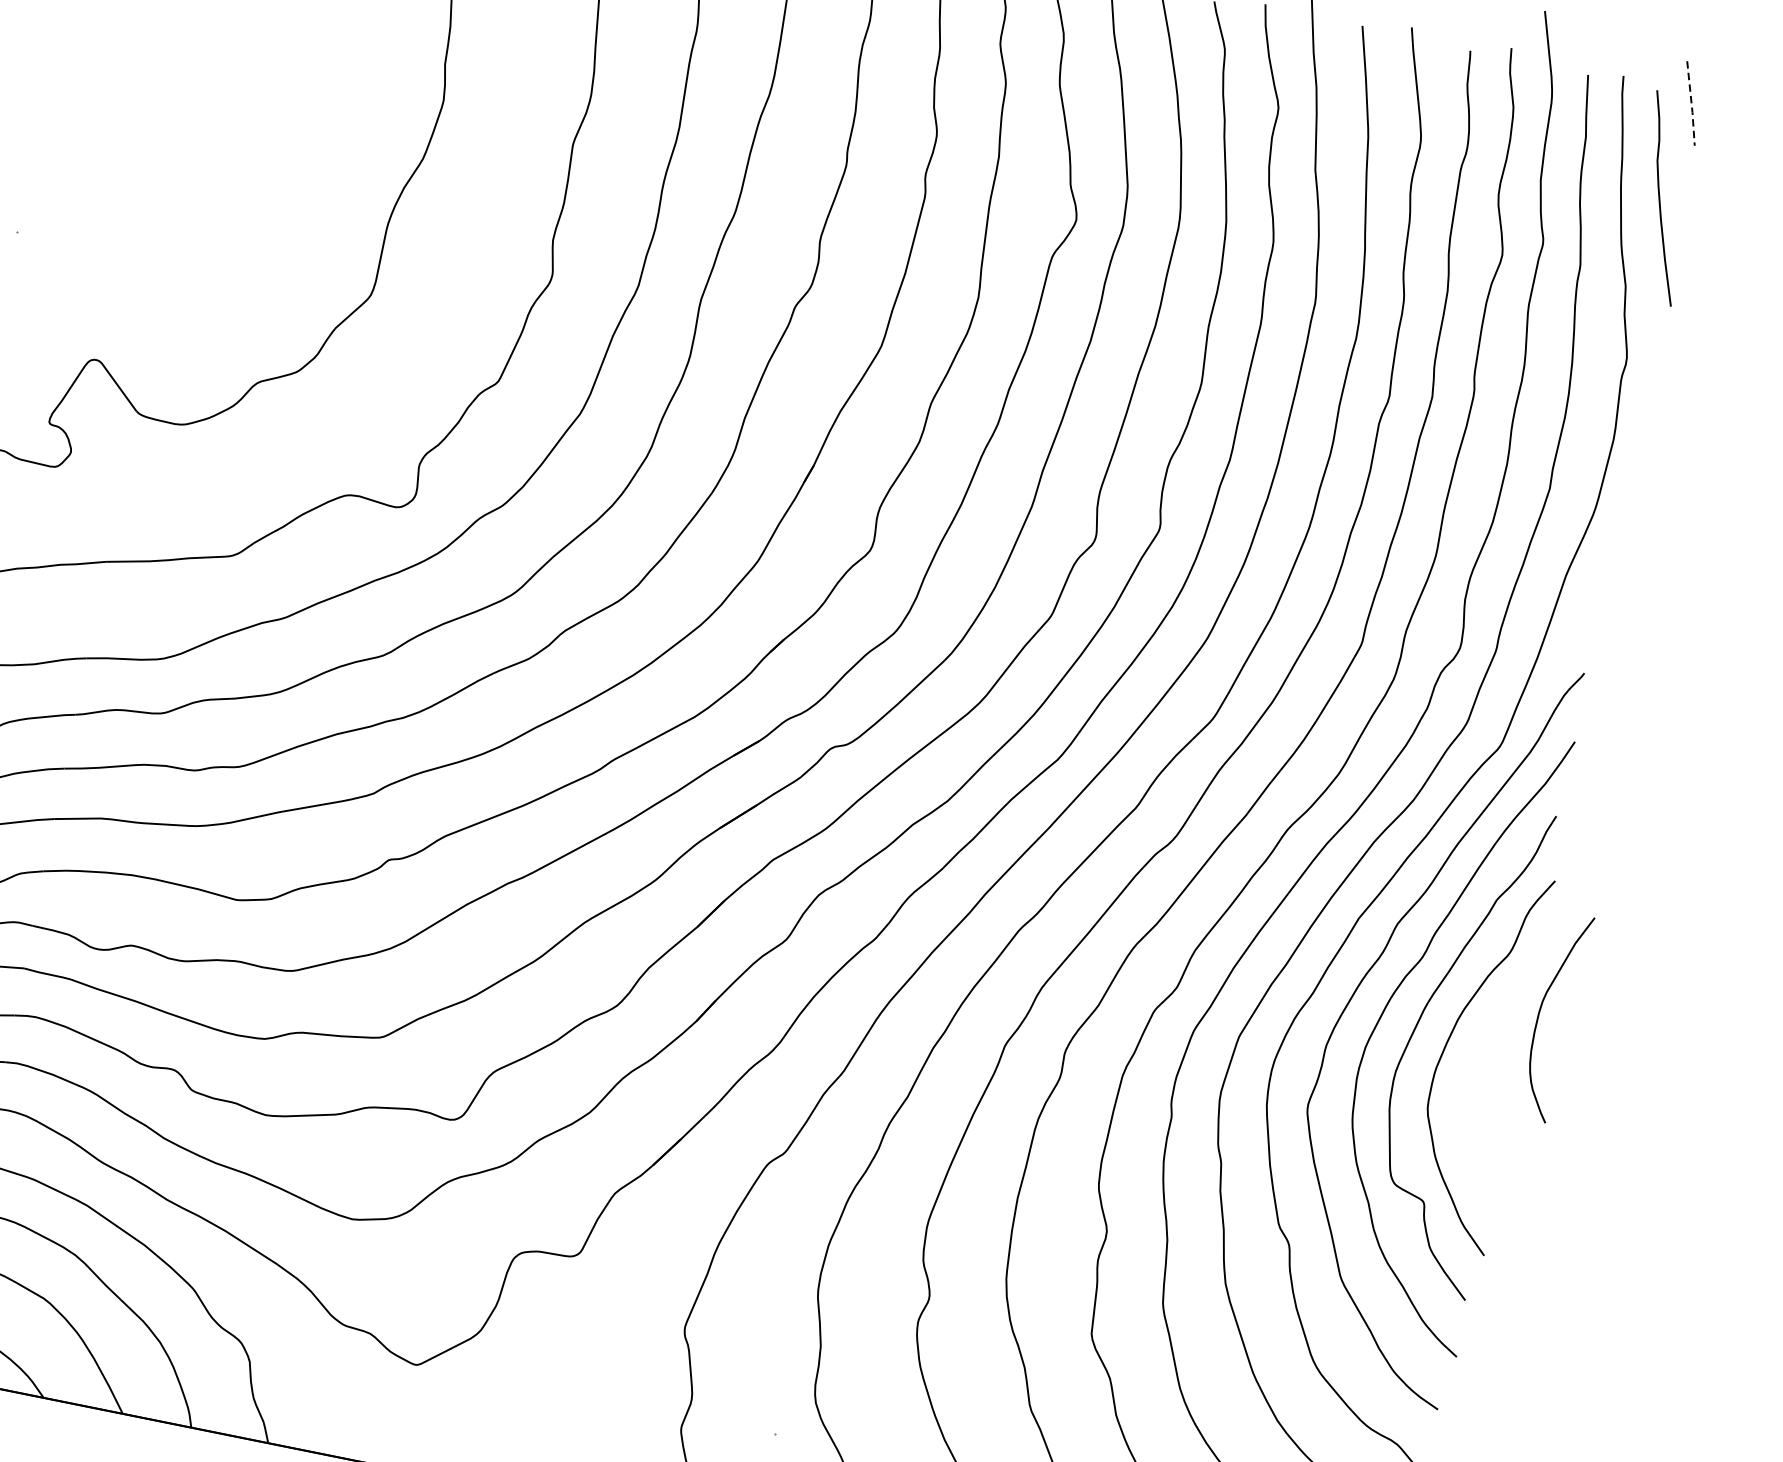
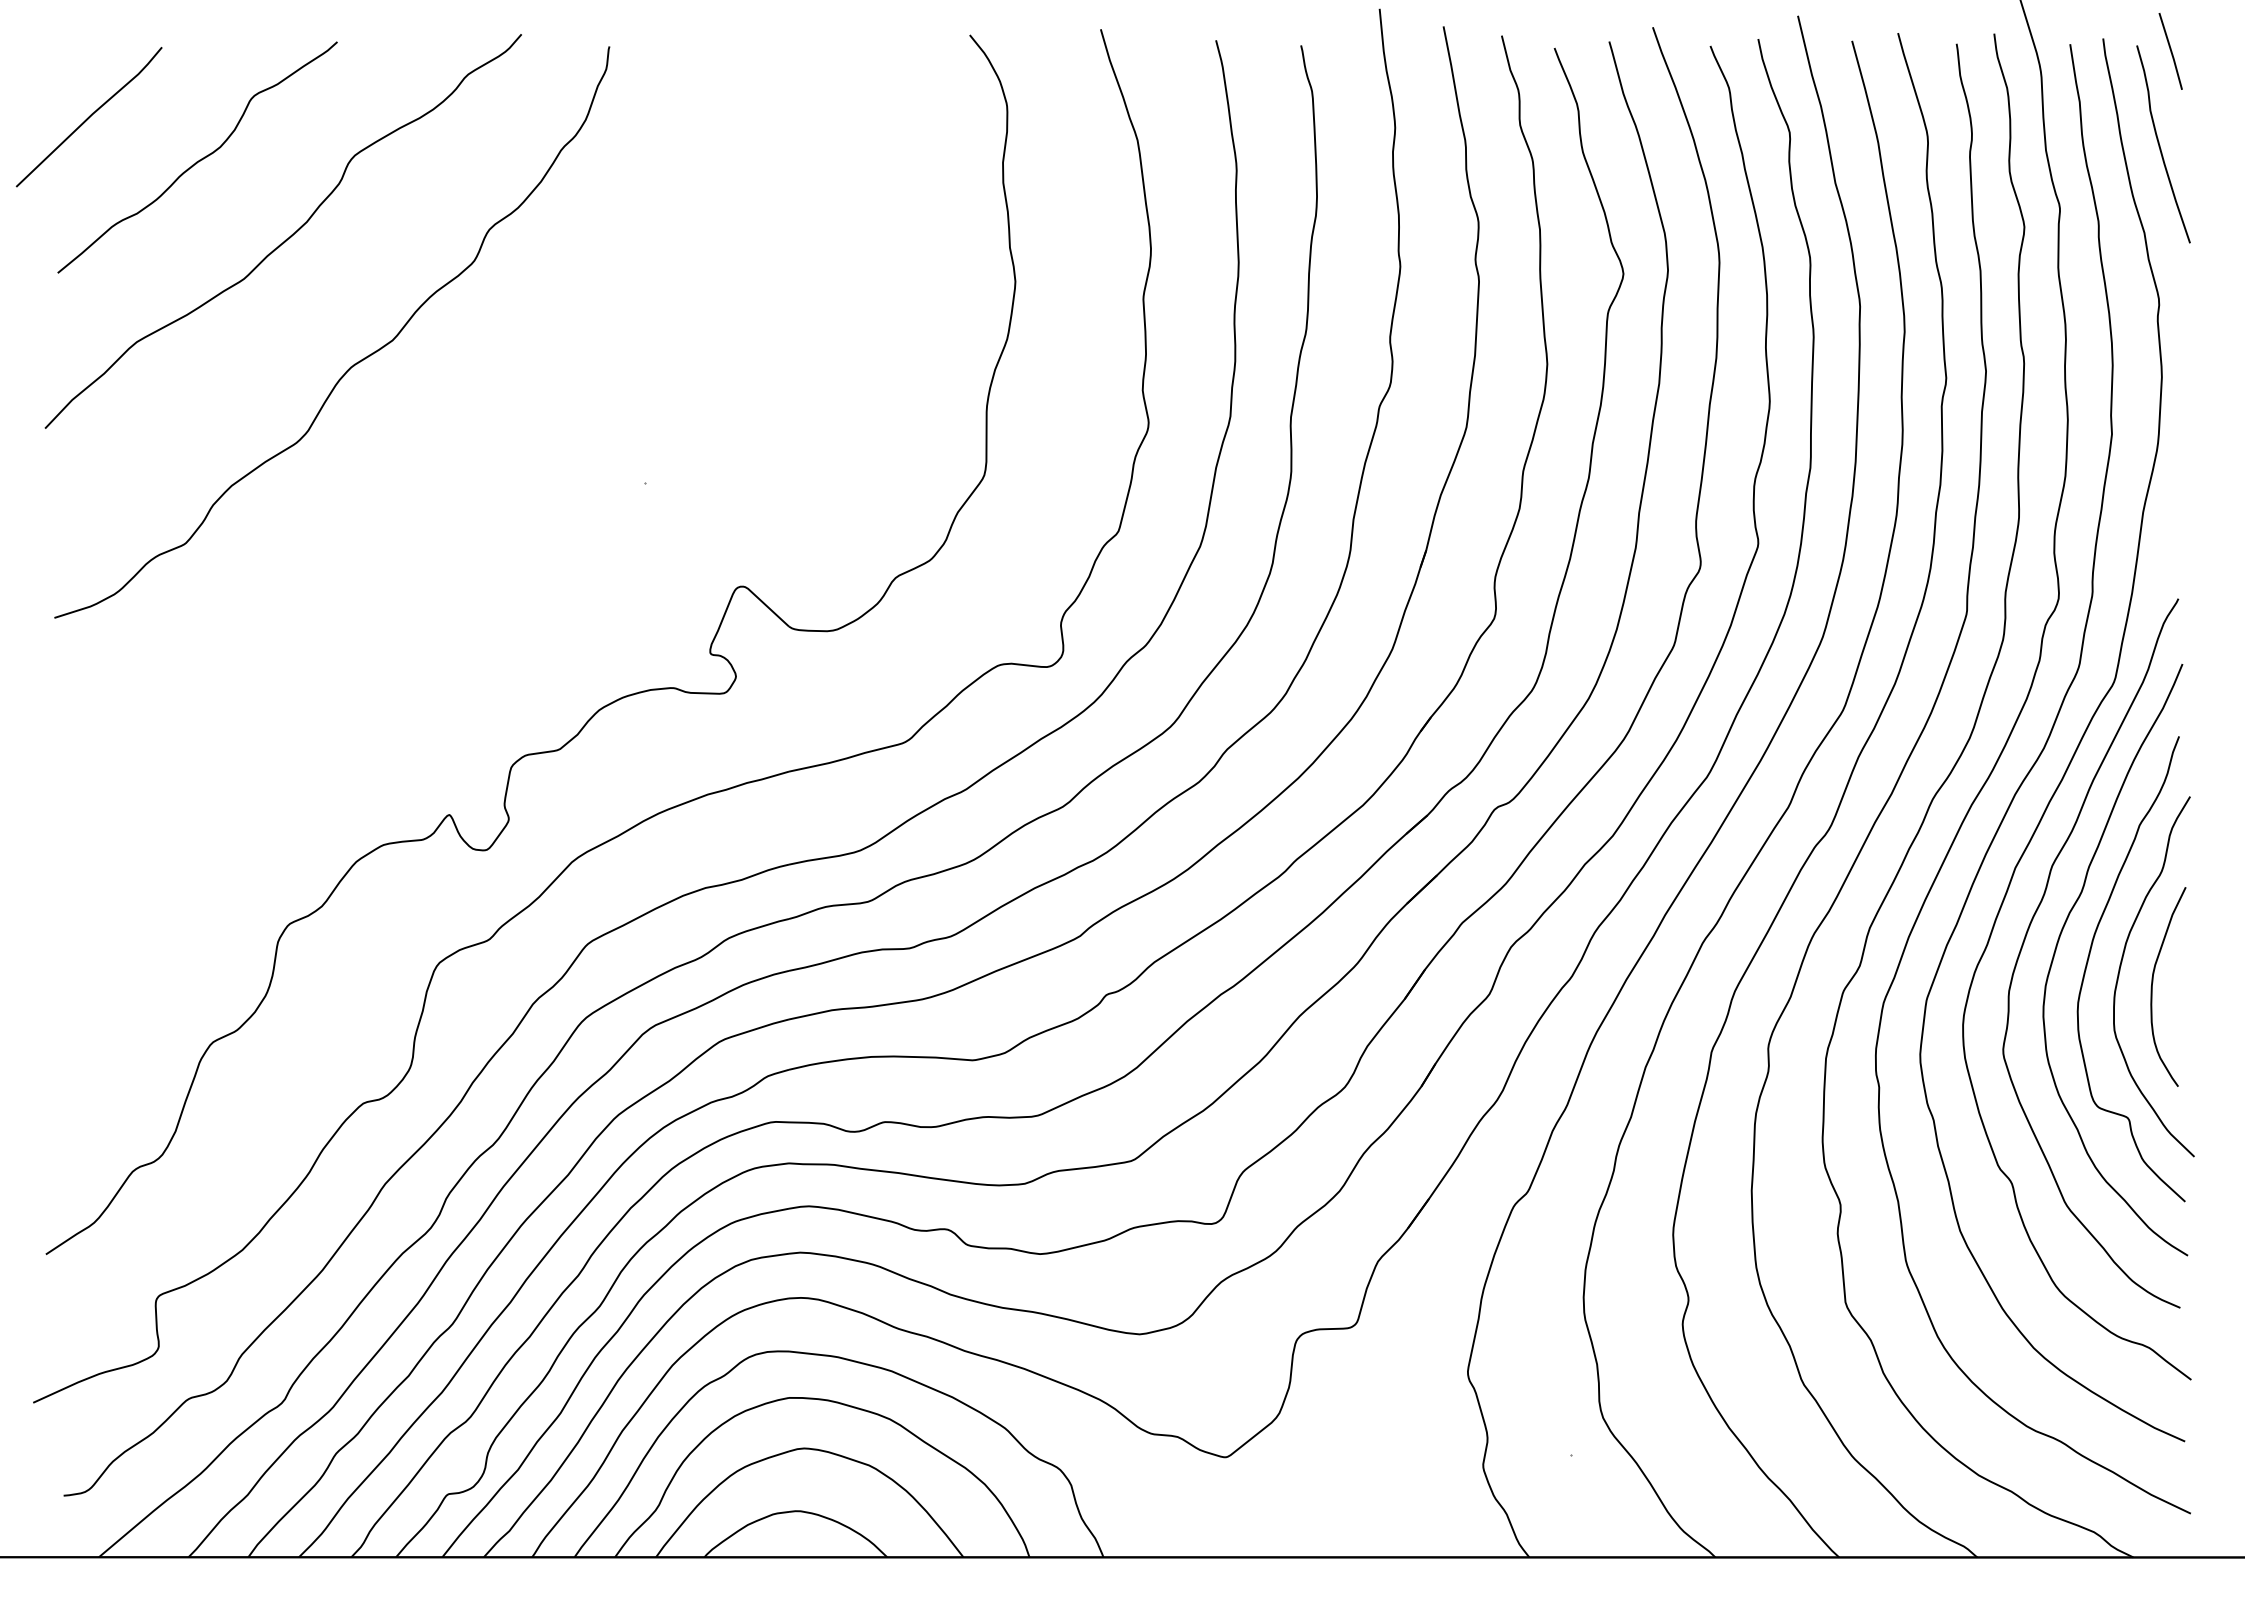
line: (1691, 103) -> (2171, 51), dashed -> solid
curve: (1541, 1009) -> (2153, 982), moved

